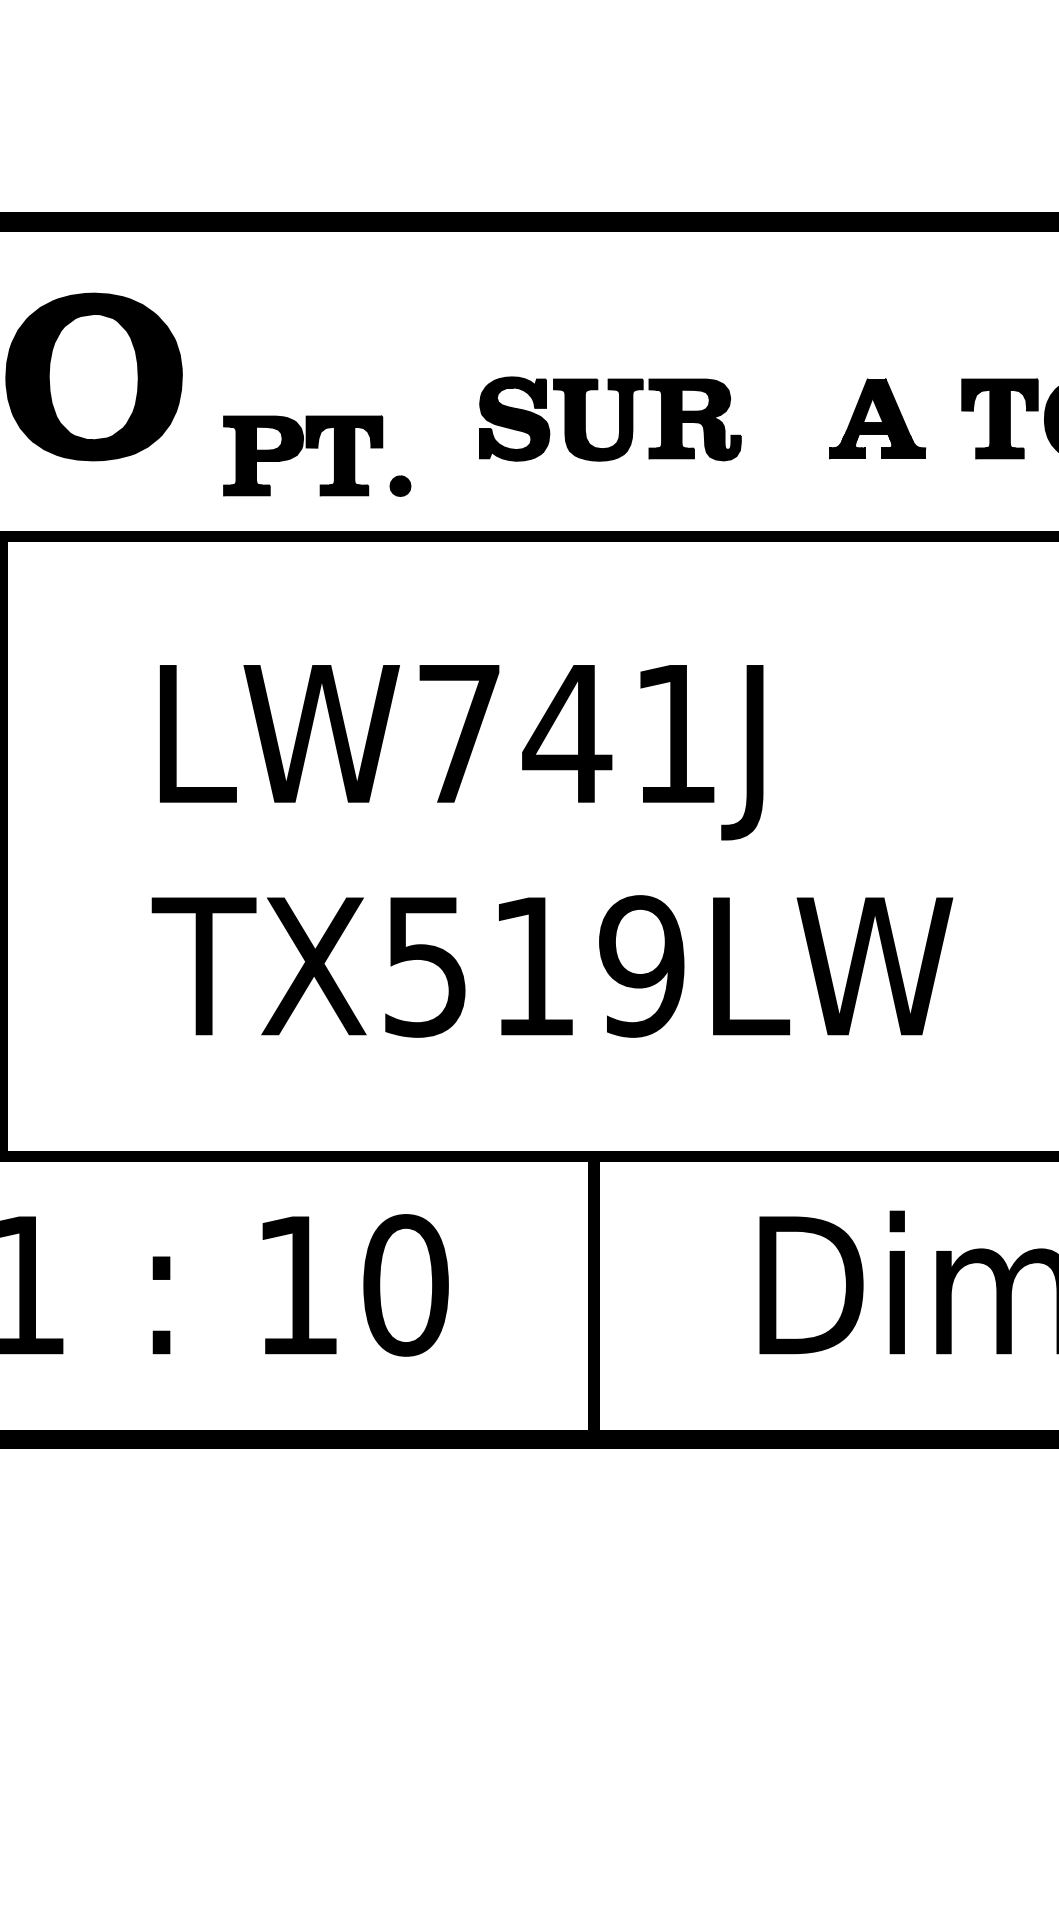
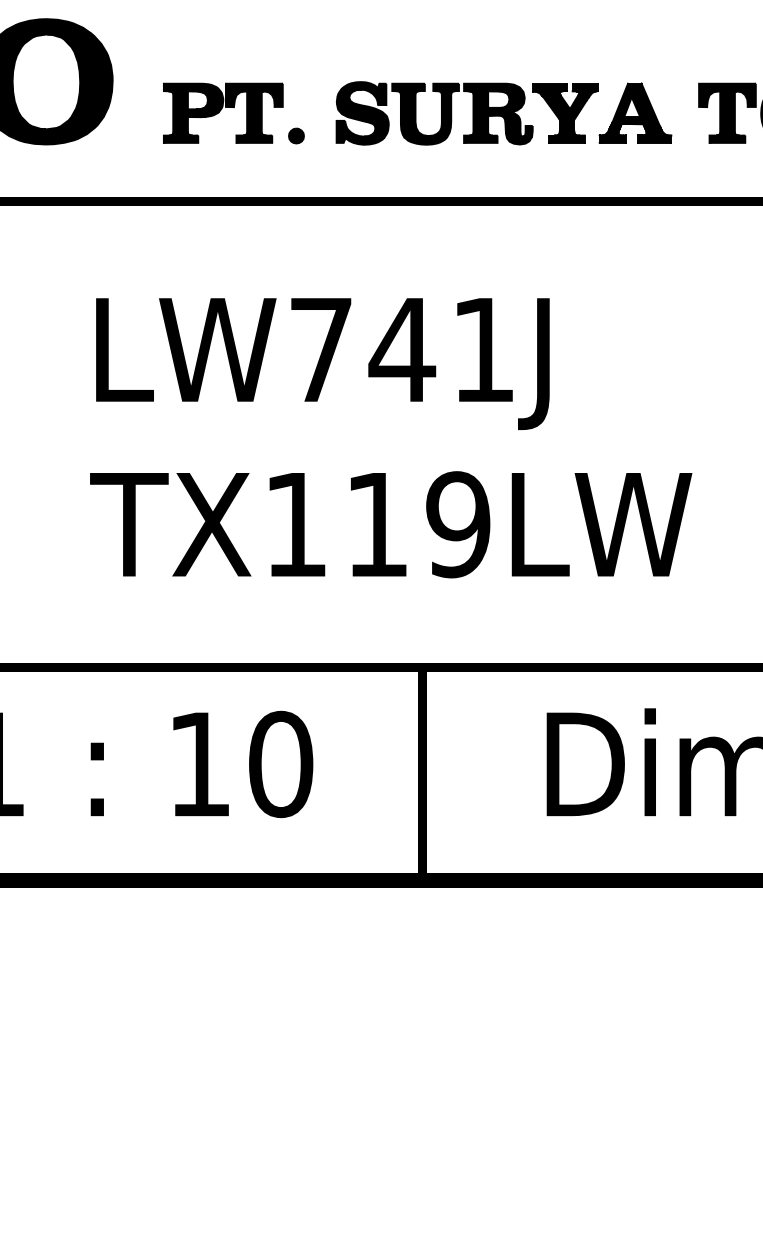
part: (784, 419) -> (565, 113), added
part: (317, 448) -> (234, 107), moved
text: (425, 967) -> (295, 525), TX519LW -> TX119LW

